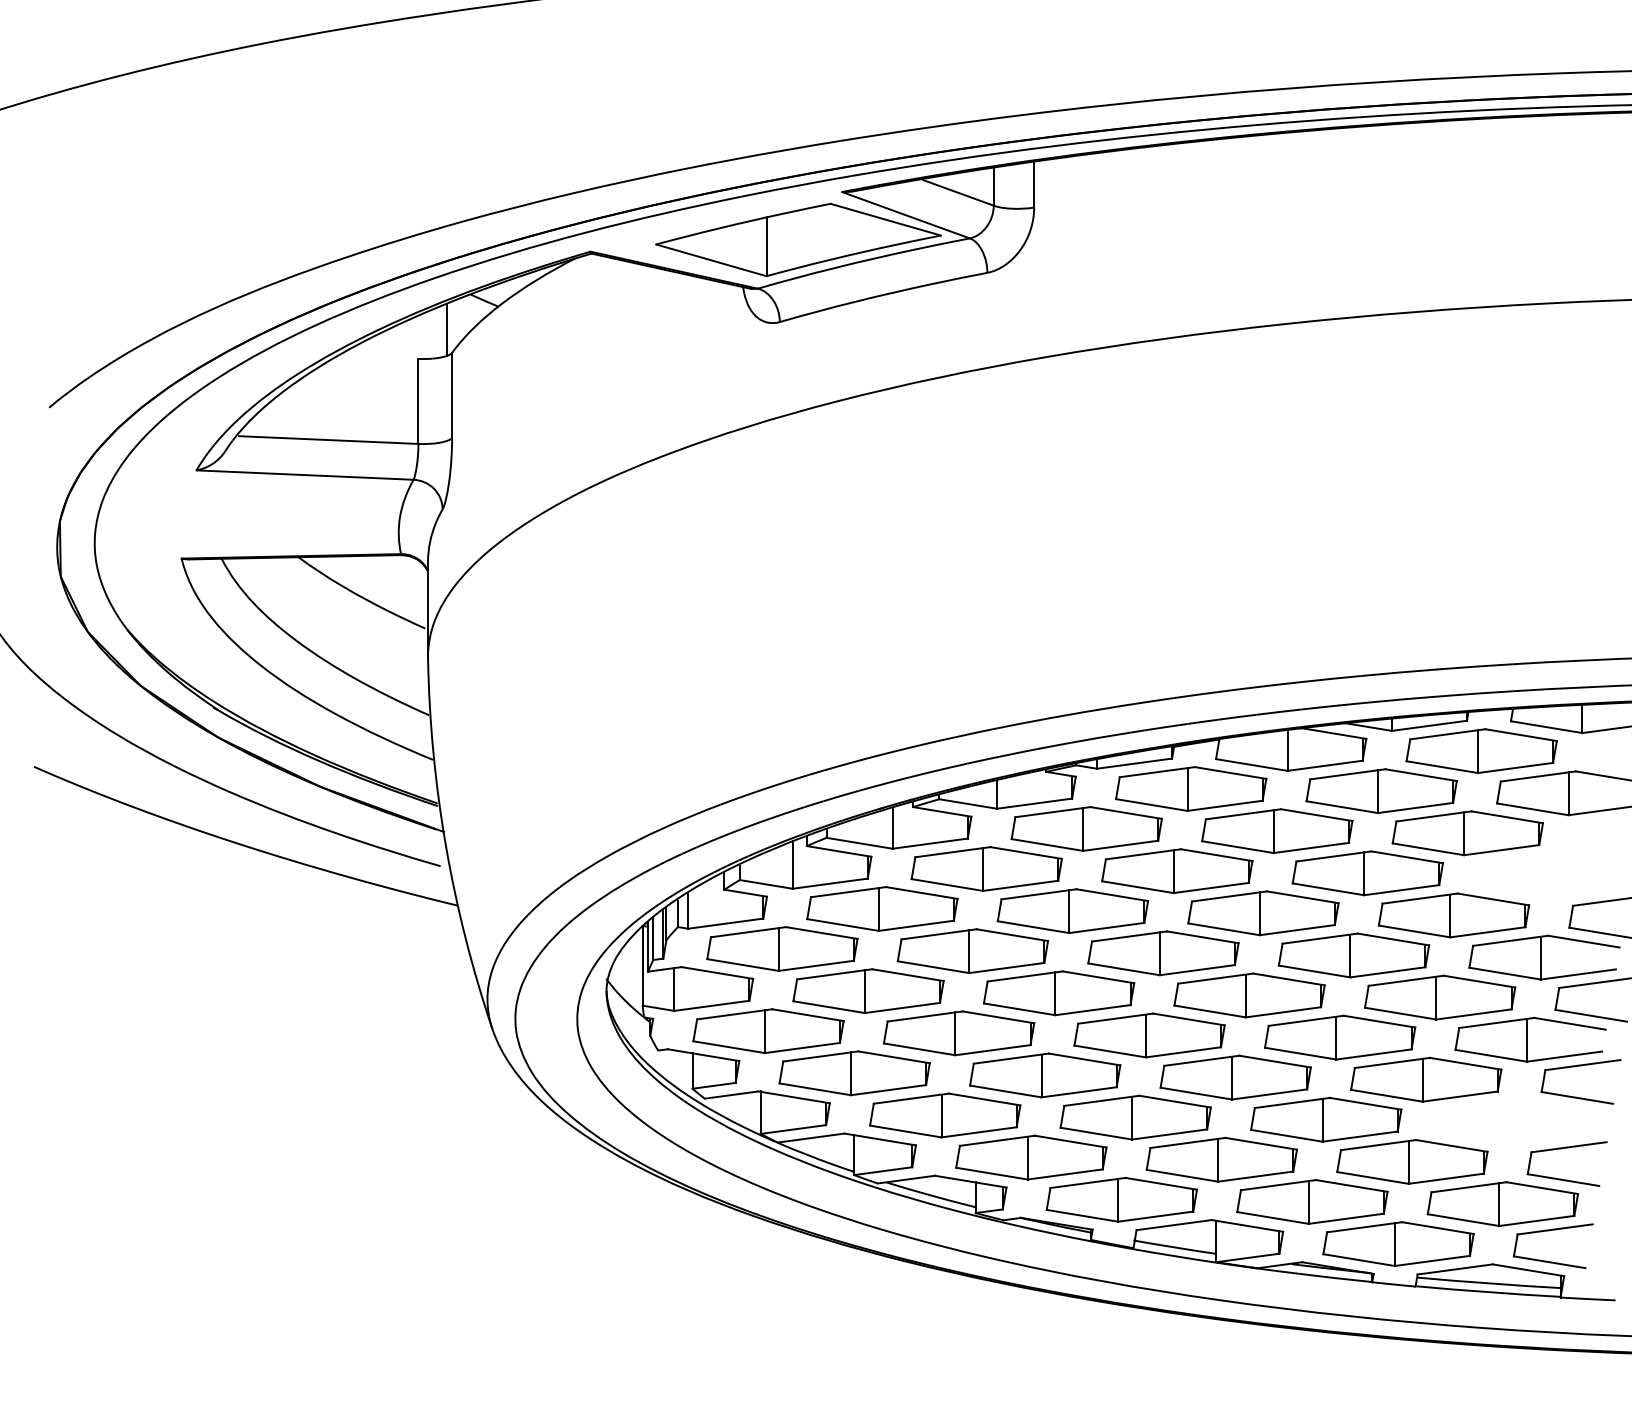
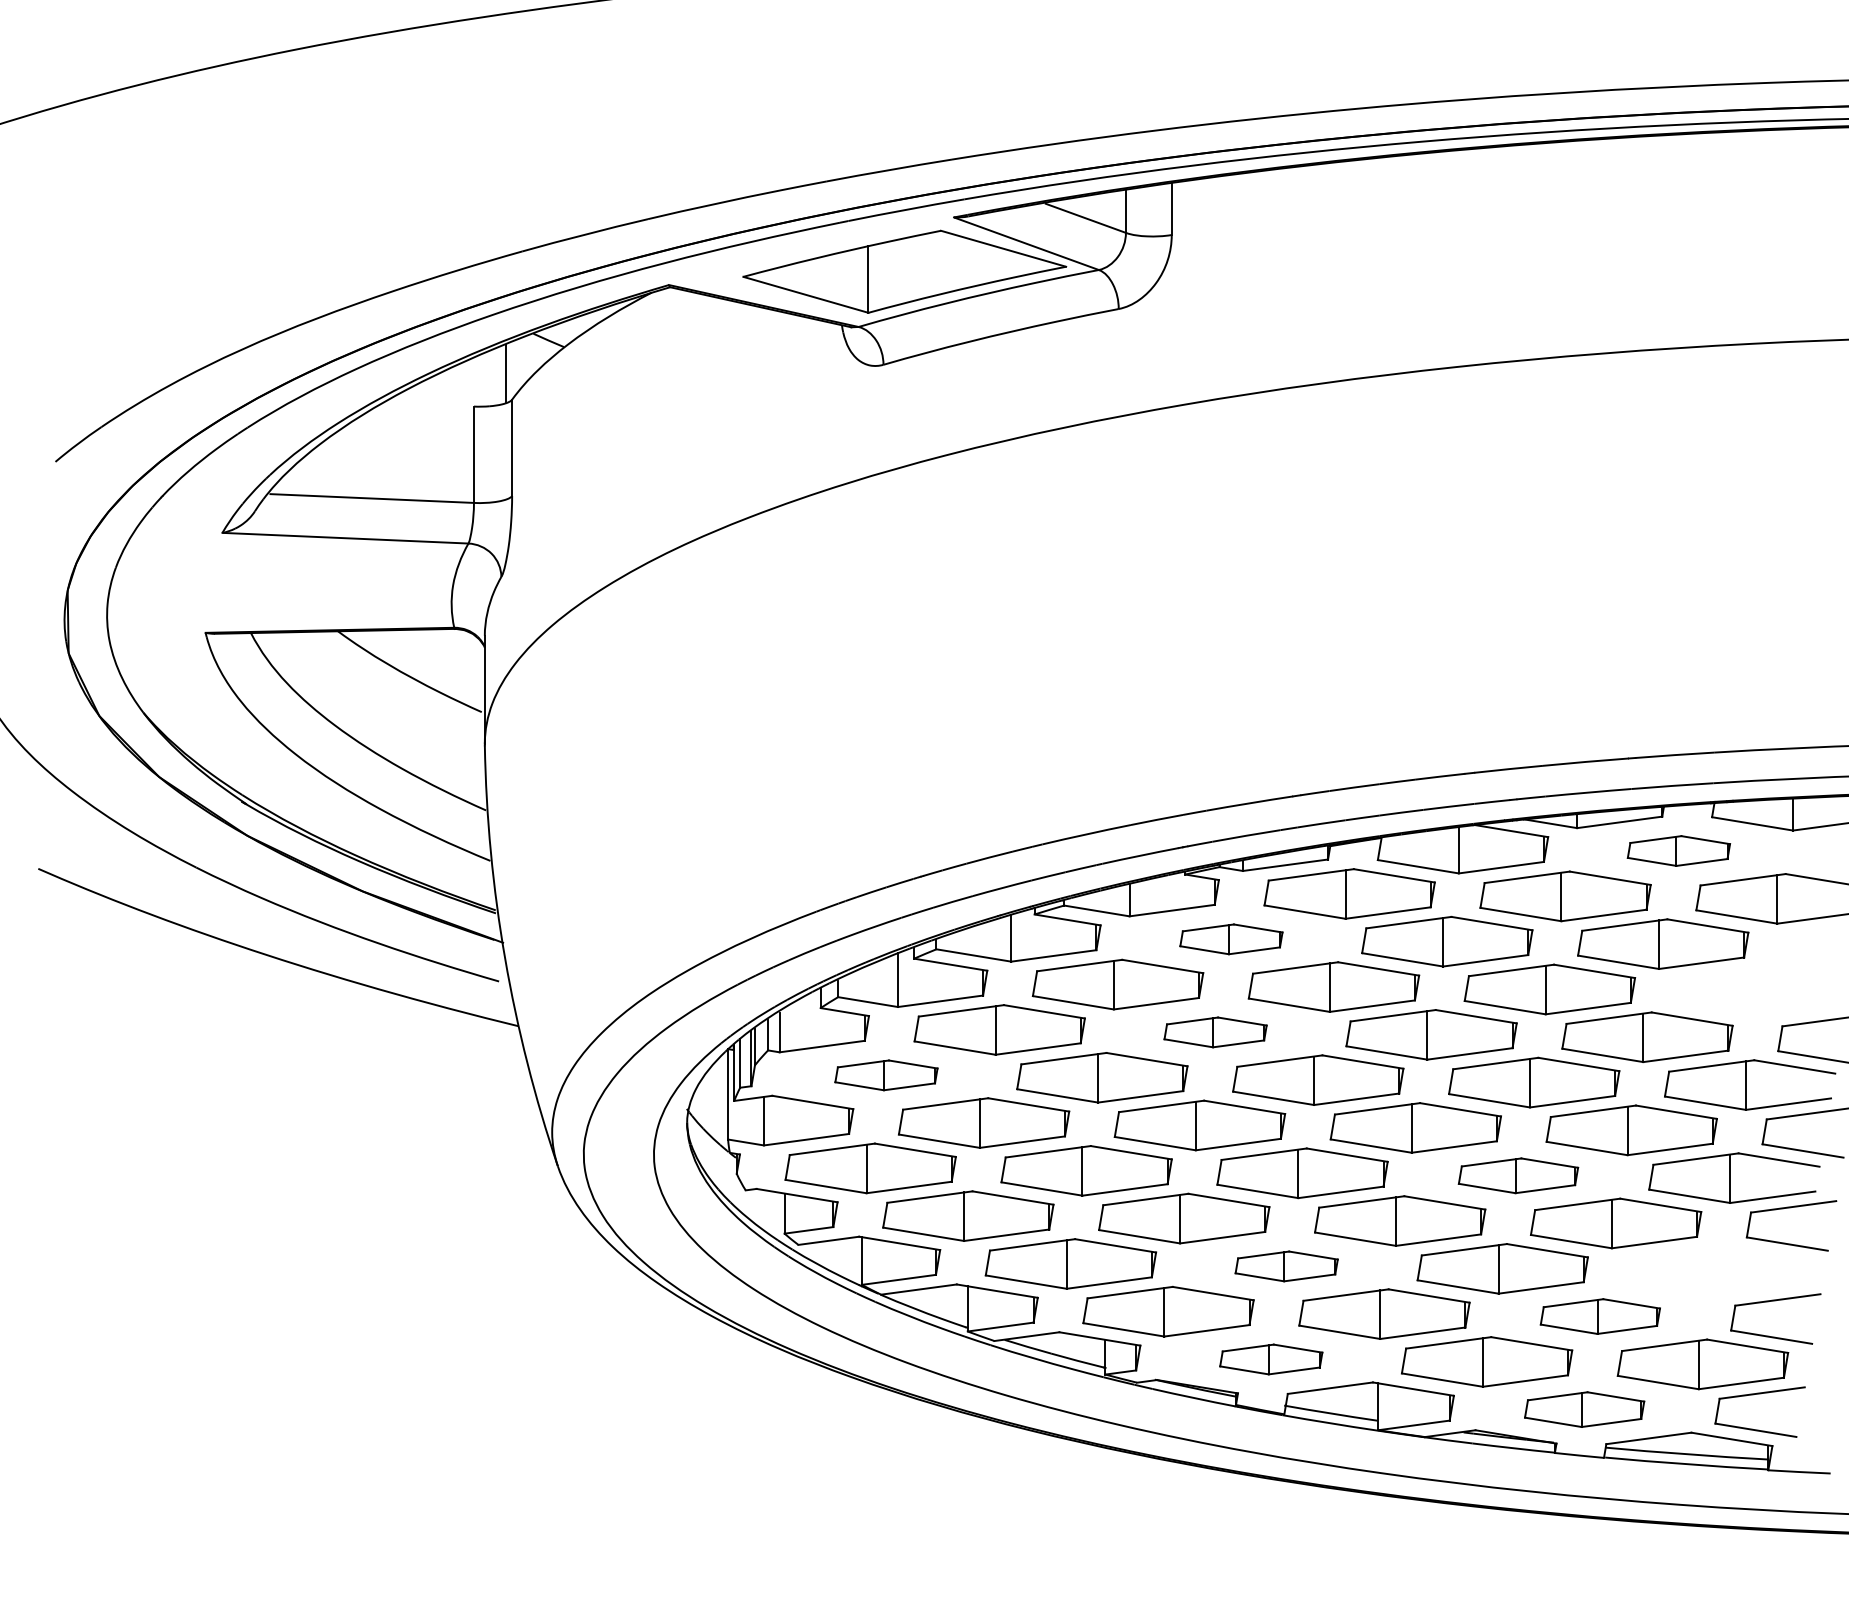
part: (1481, 750) -> (1678, 850), size x0.6
part: (1086, 829) -> (1231, 939), size x0.6
part: (1072, 911) -> (1215, 1032), size x0.6
part: (782, 949) -> (886, 1075), size x0.6
part: (1340, 1037) -> (1518, 1175), size x0.7
part: (1135, 1117) -> (1286, 1266), size x0.6
part: (1412, 1161) -> (1600, 1316), size x0.7
part: (1122, 1199) -> (1271, 1359), size x0.6
part: (1398, 1243) -> (1584, 1409), size x0.7

